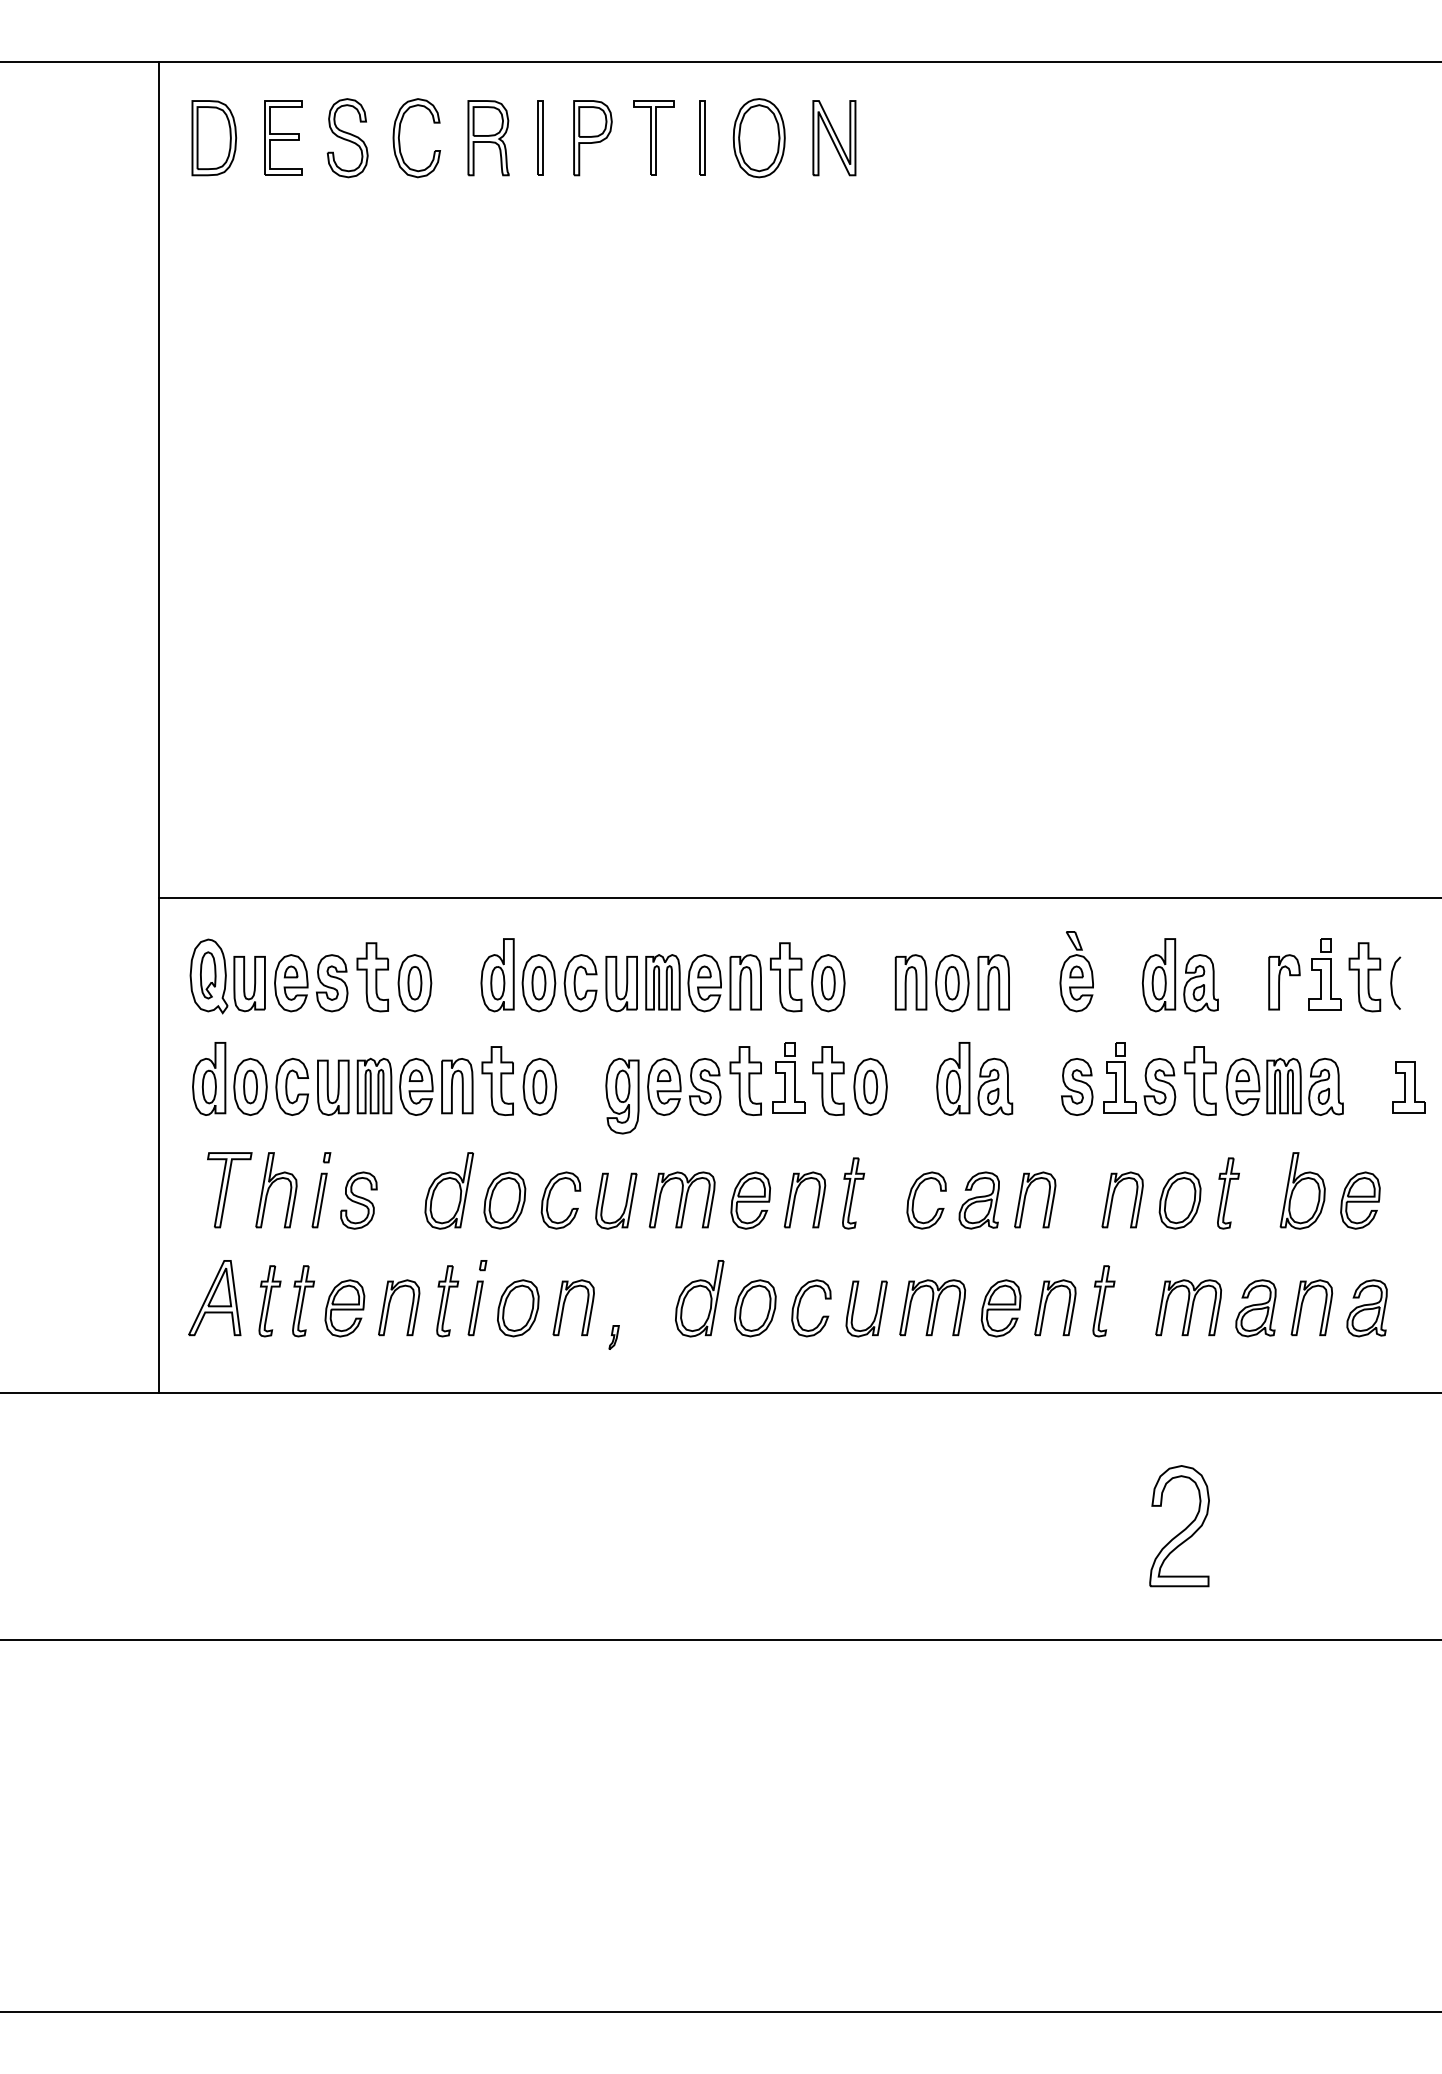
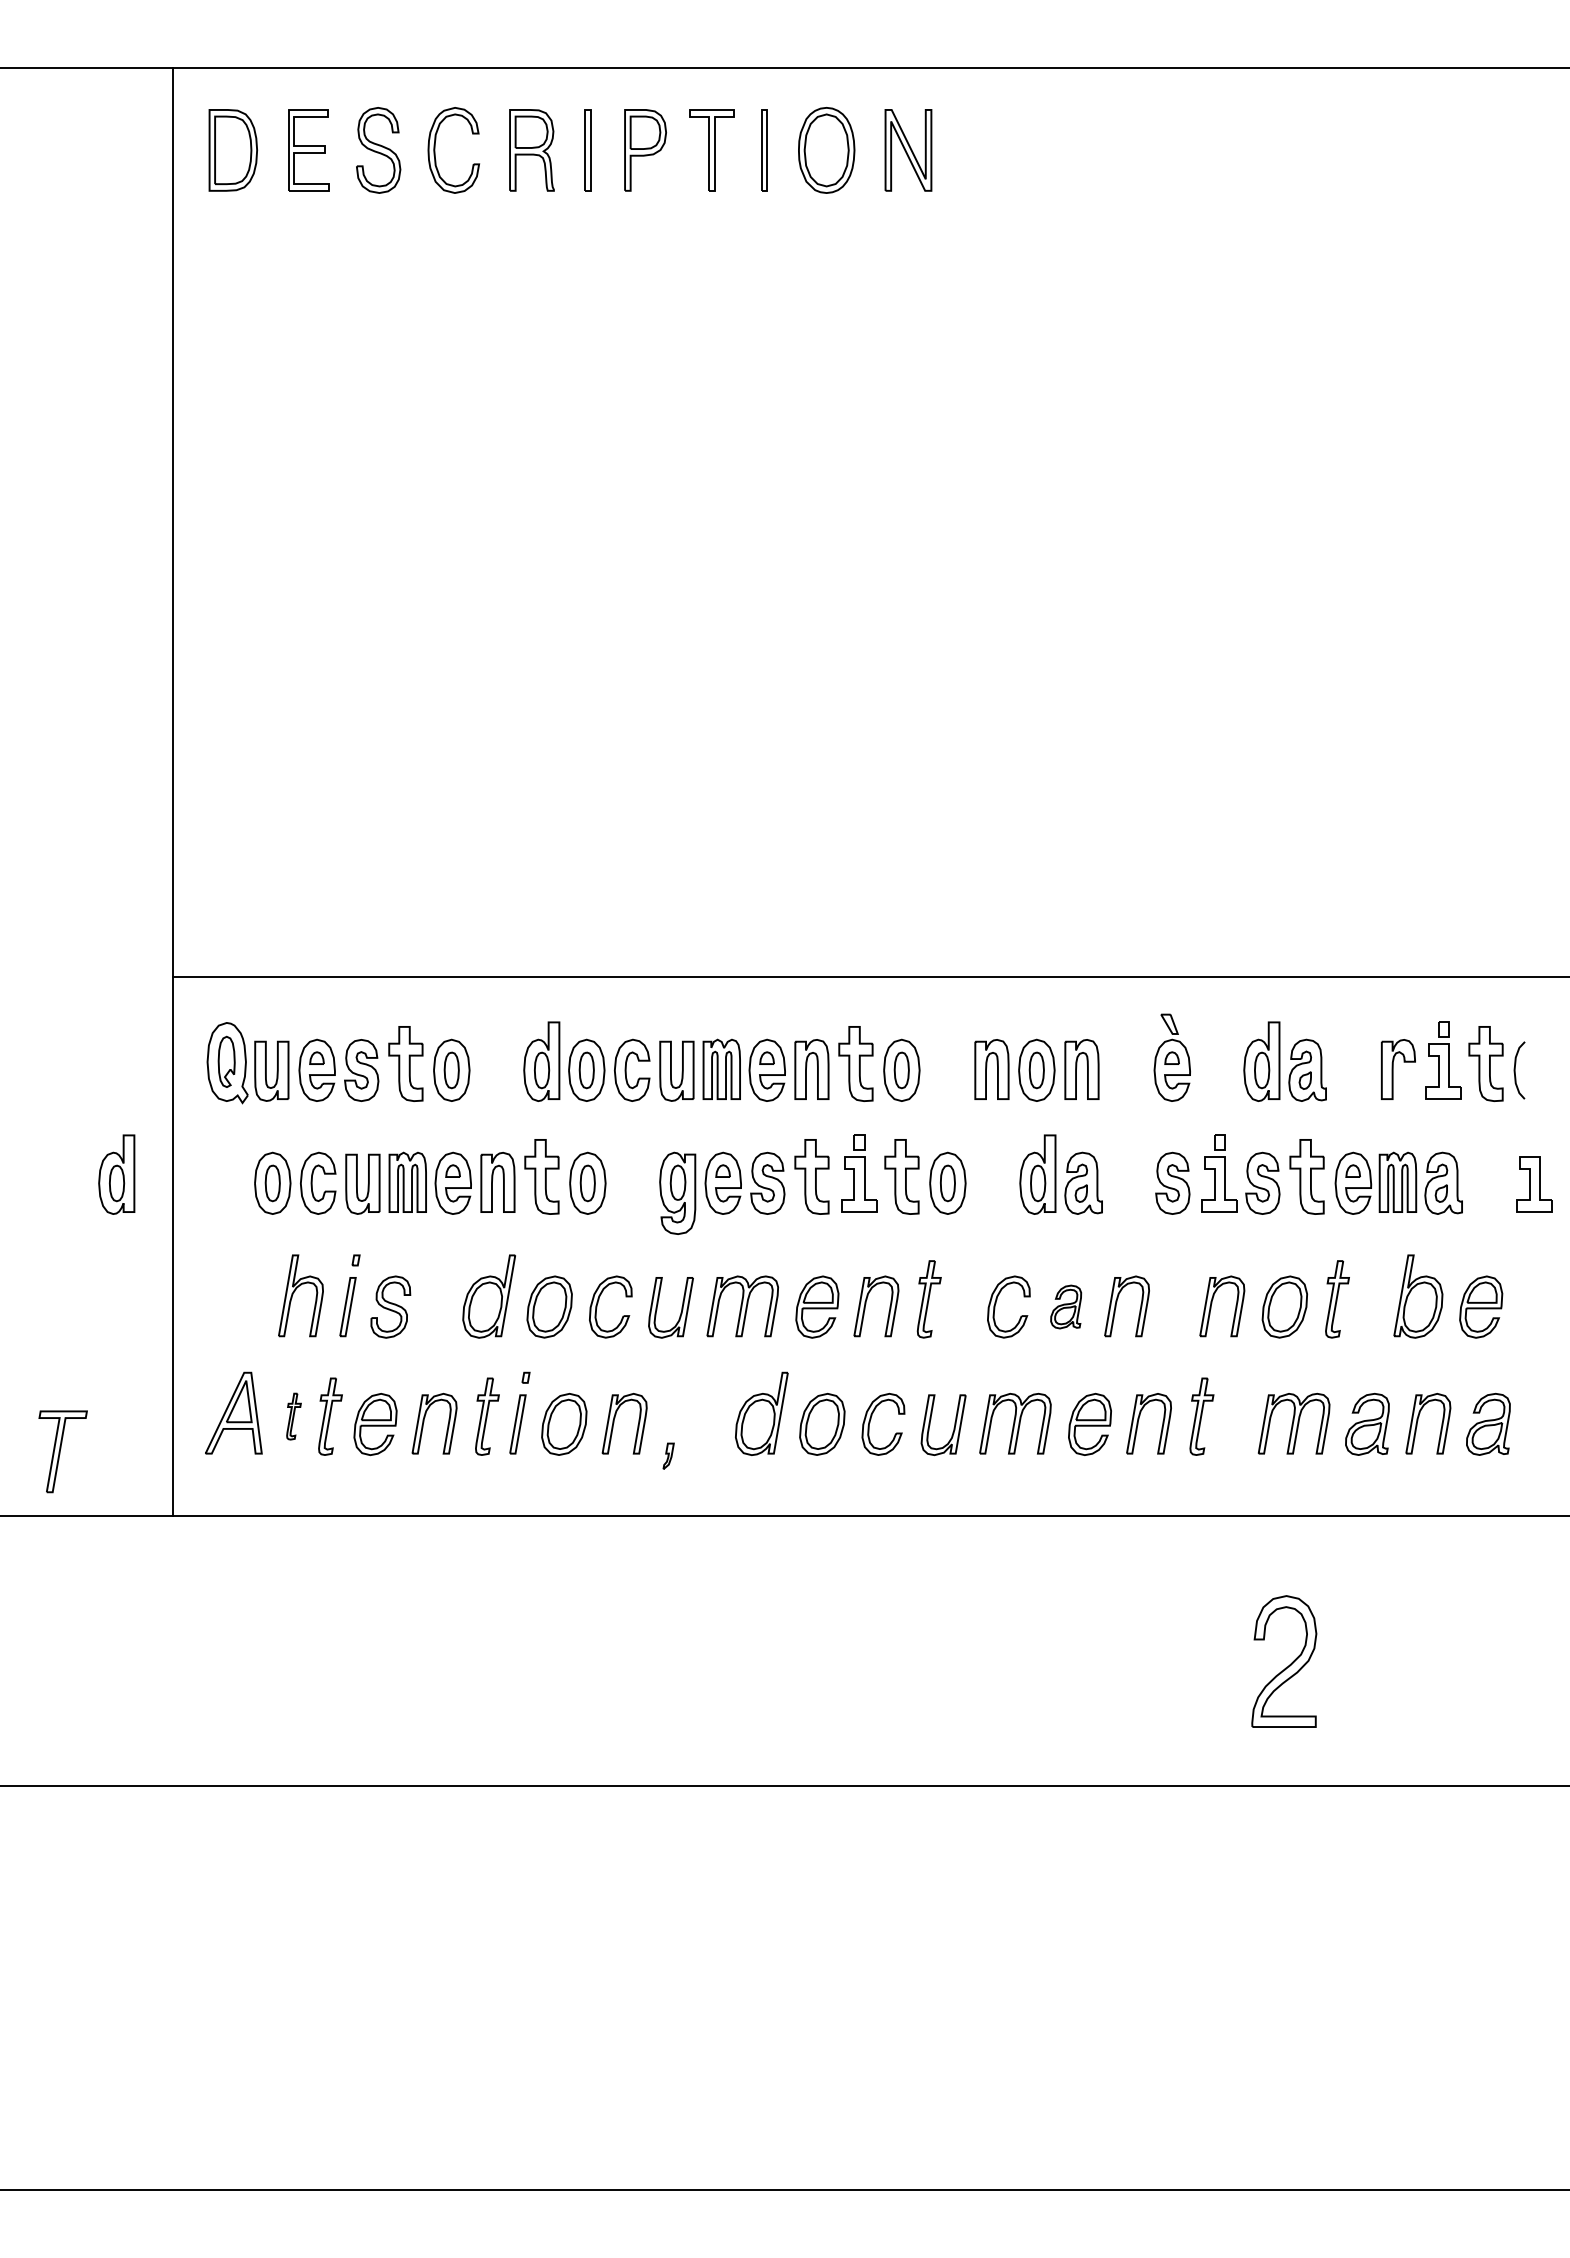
part: (208, 1078) -> (116, 1174), moved
part: (229, 1189) -> (62, 1451), moved
part: (978, 1200) -> (1065, 1306), size x0.7
part: (269, 1301) -> (293, 1416), size x0.6

